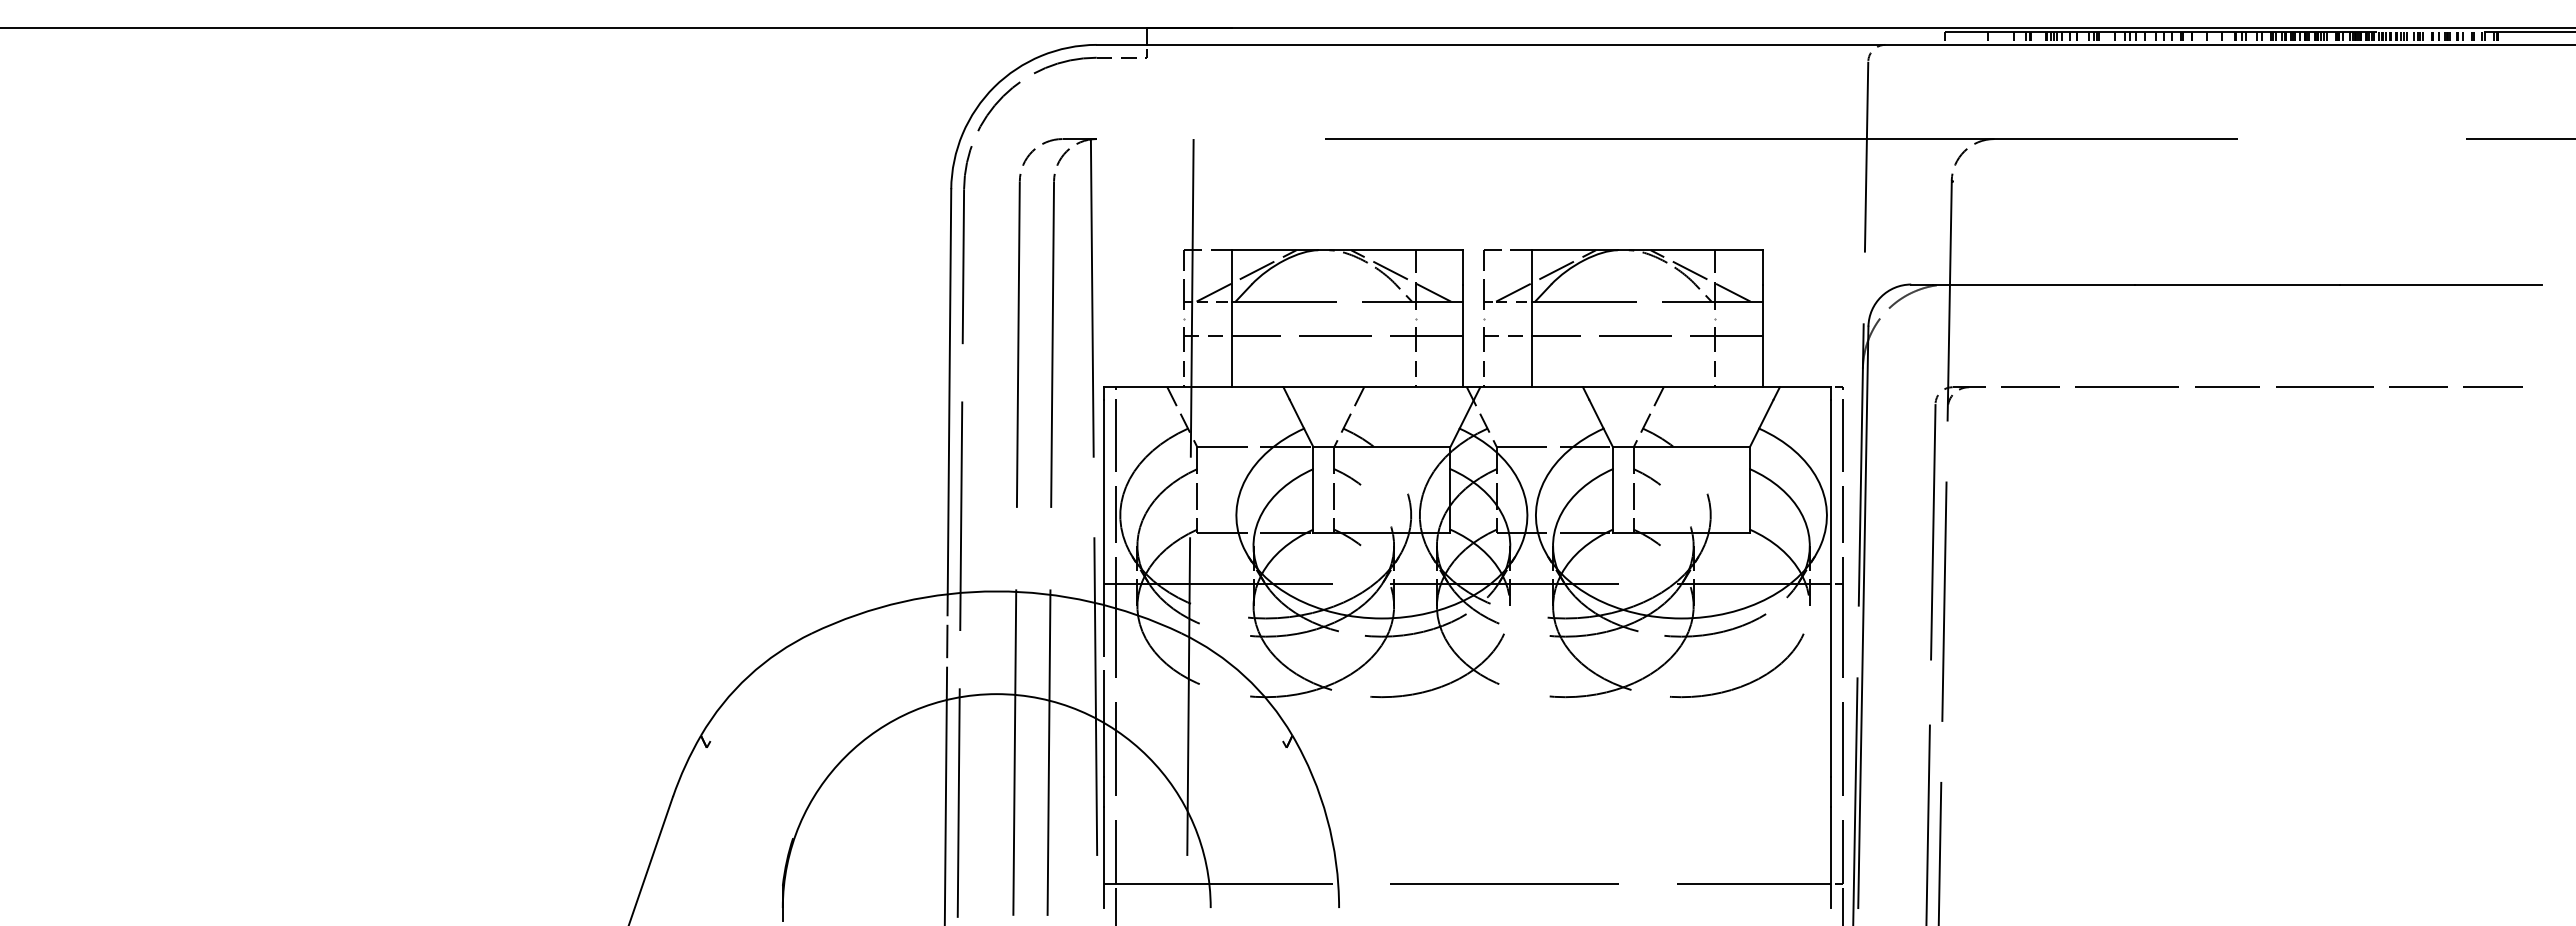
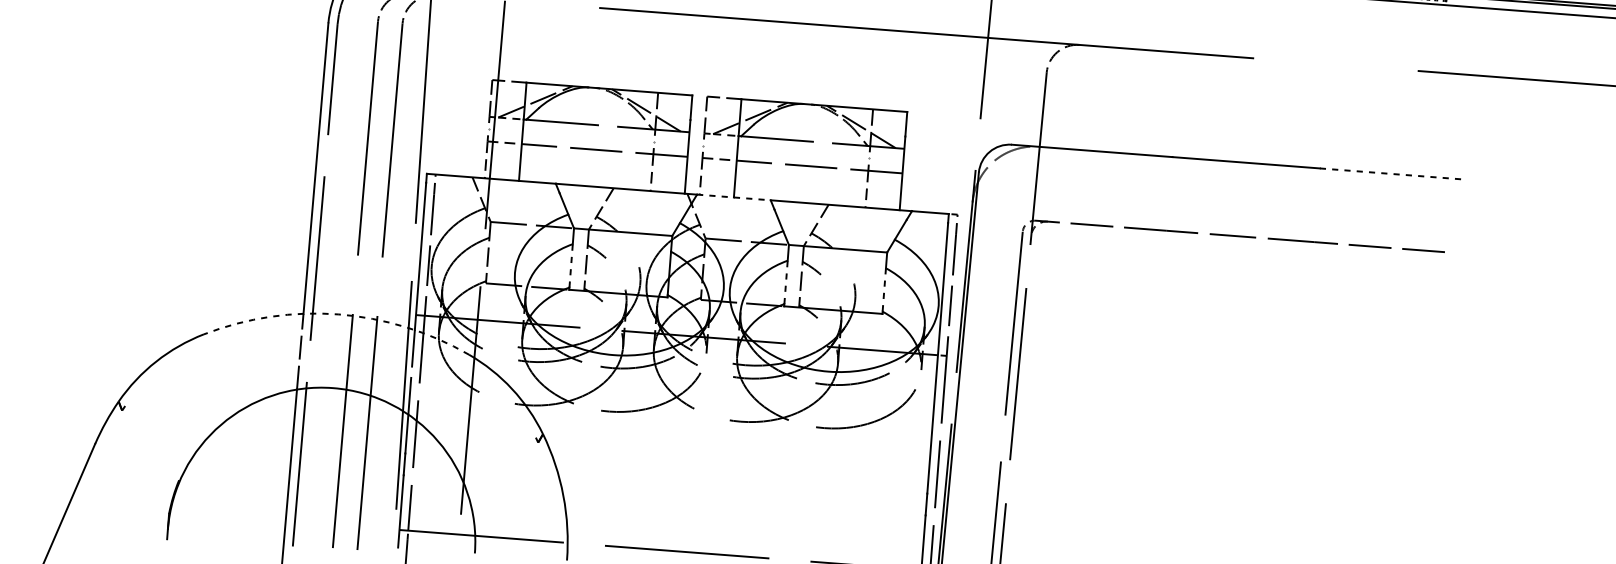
line: (2441, 284) -> (1392, 173), solid -> dashed
line: (1532, 387) -> (734, 197), solid -> dashed
line: (1313, 498) -> (571, 265), solid -> dashed
line: (1612, 498) -> (785, 281), solid -> dashed
line: (1749, 499) -> (884, 290), solid -> dashed
arc: (996, 591) -> (338, 314), solid -> dashed

